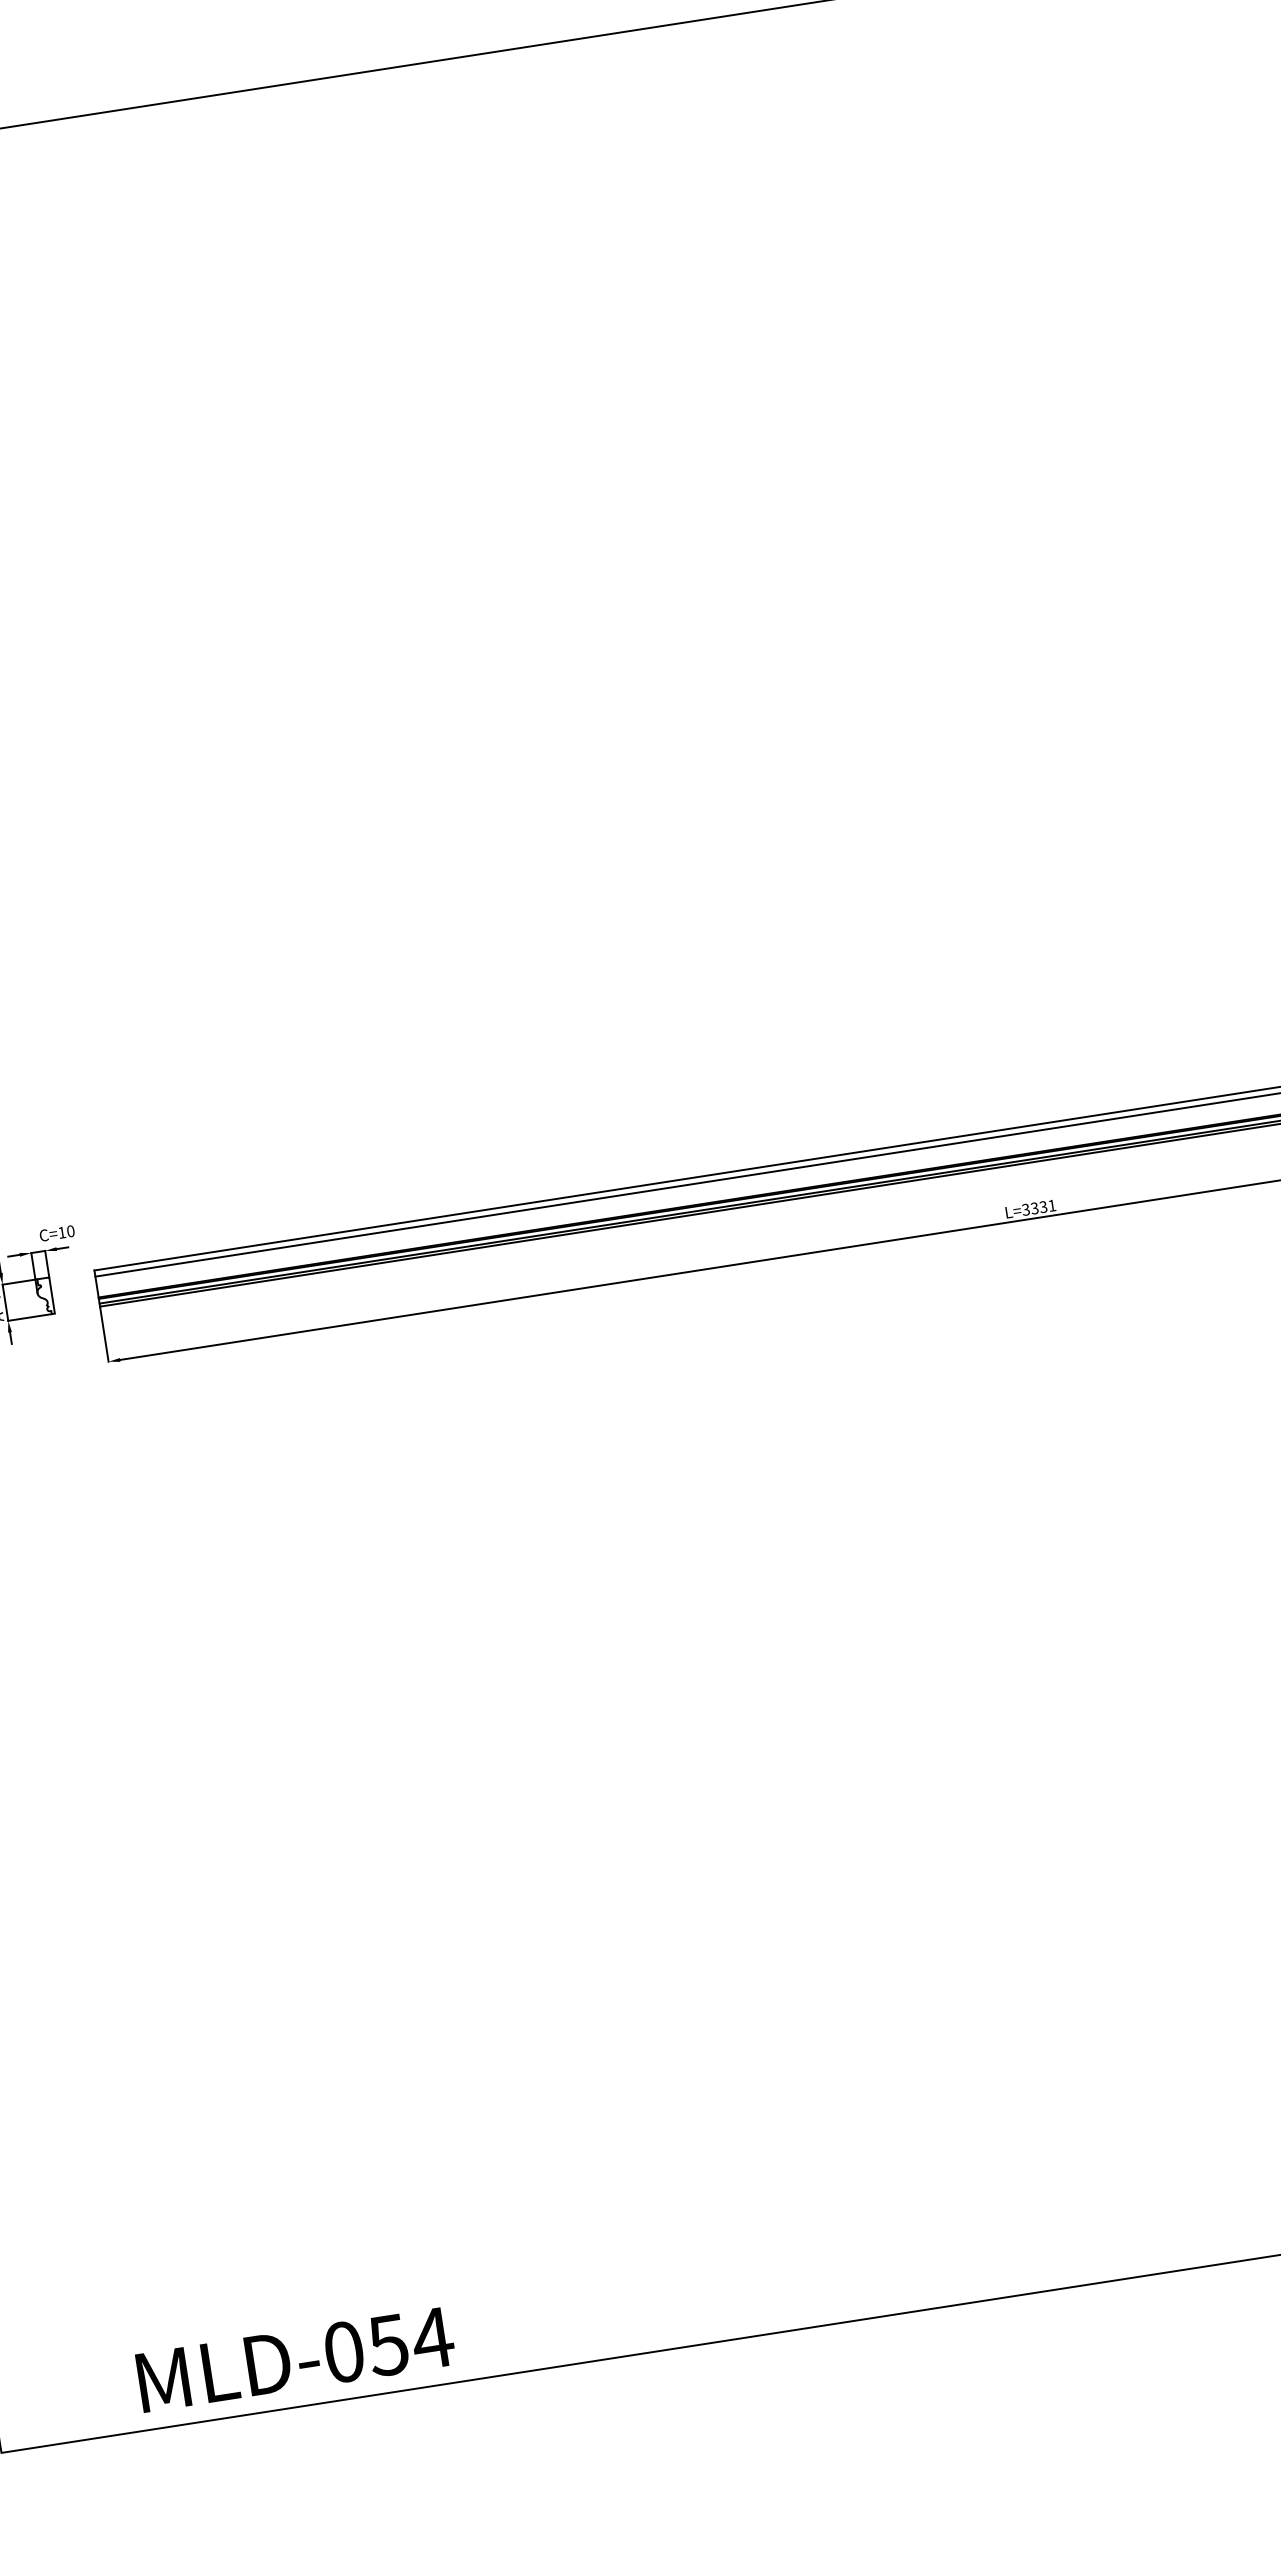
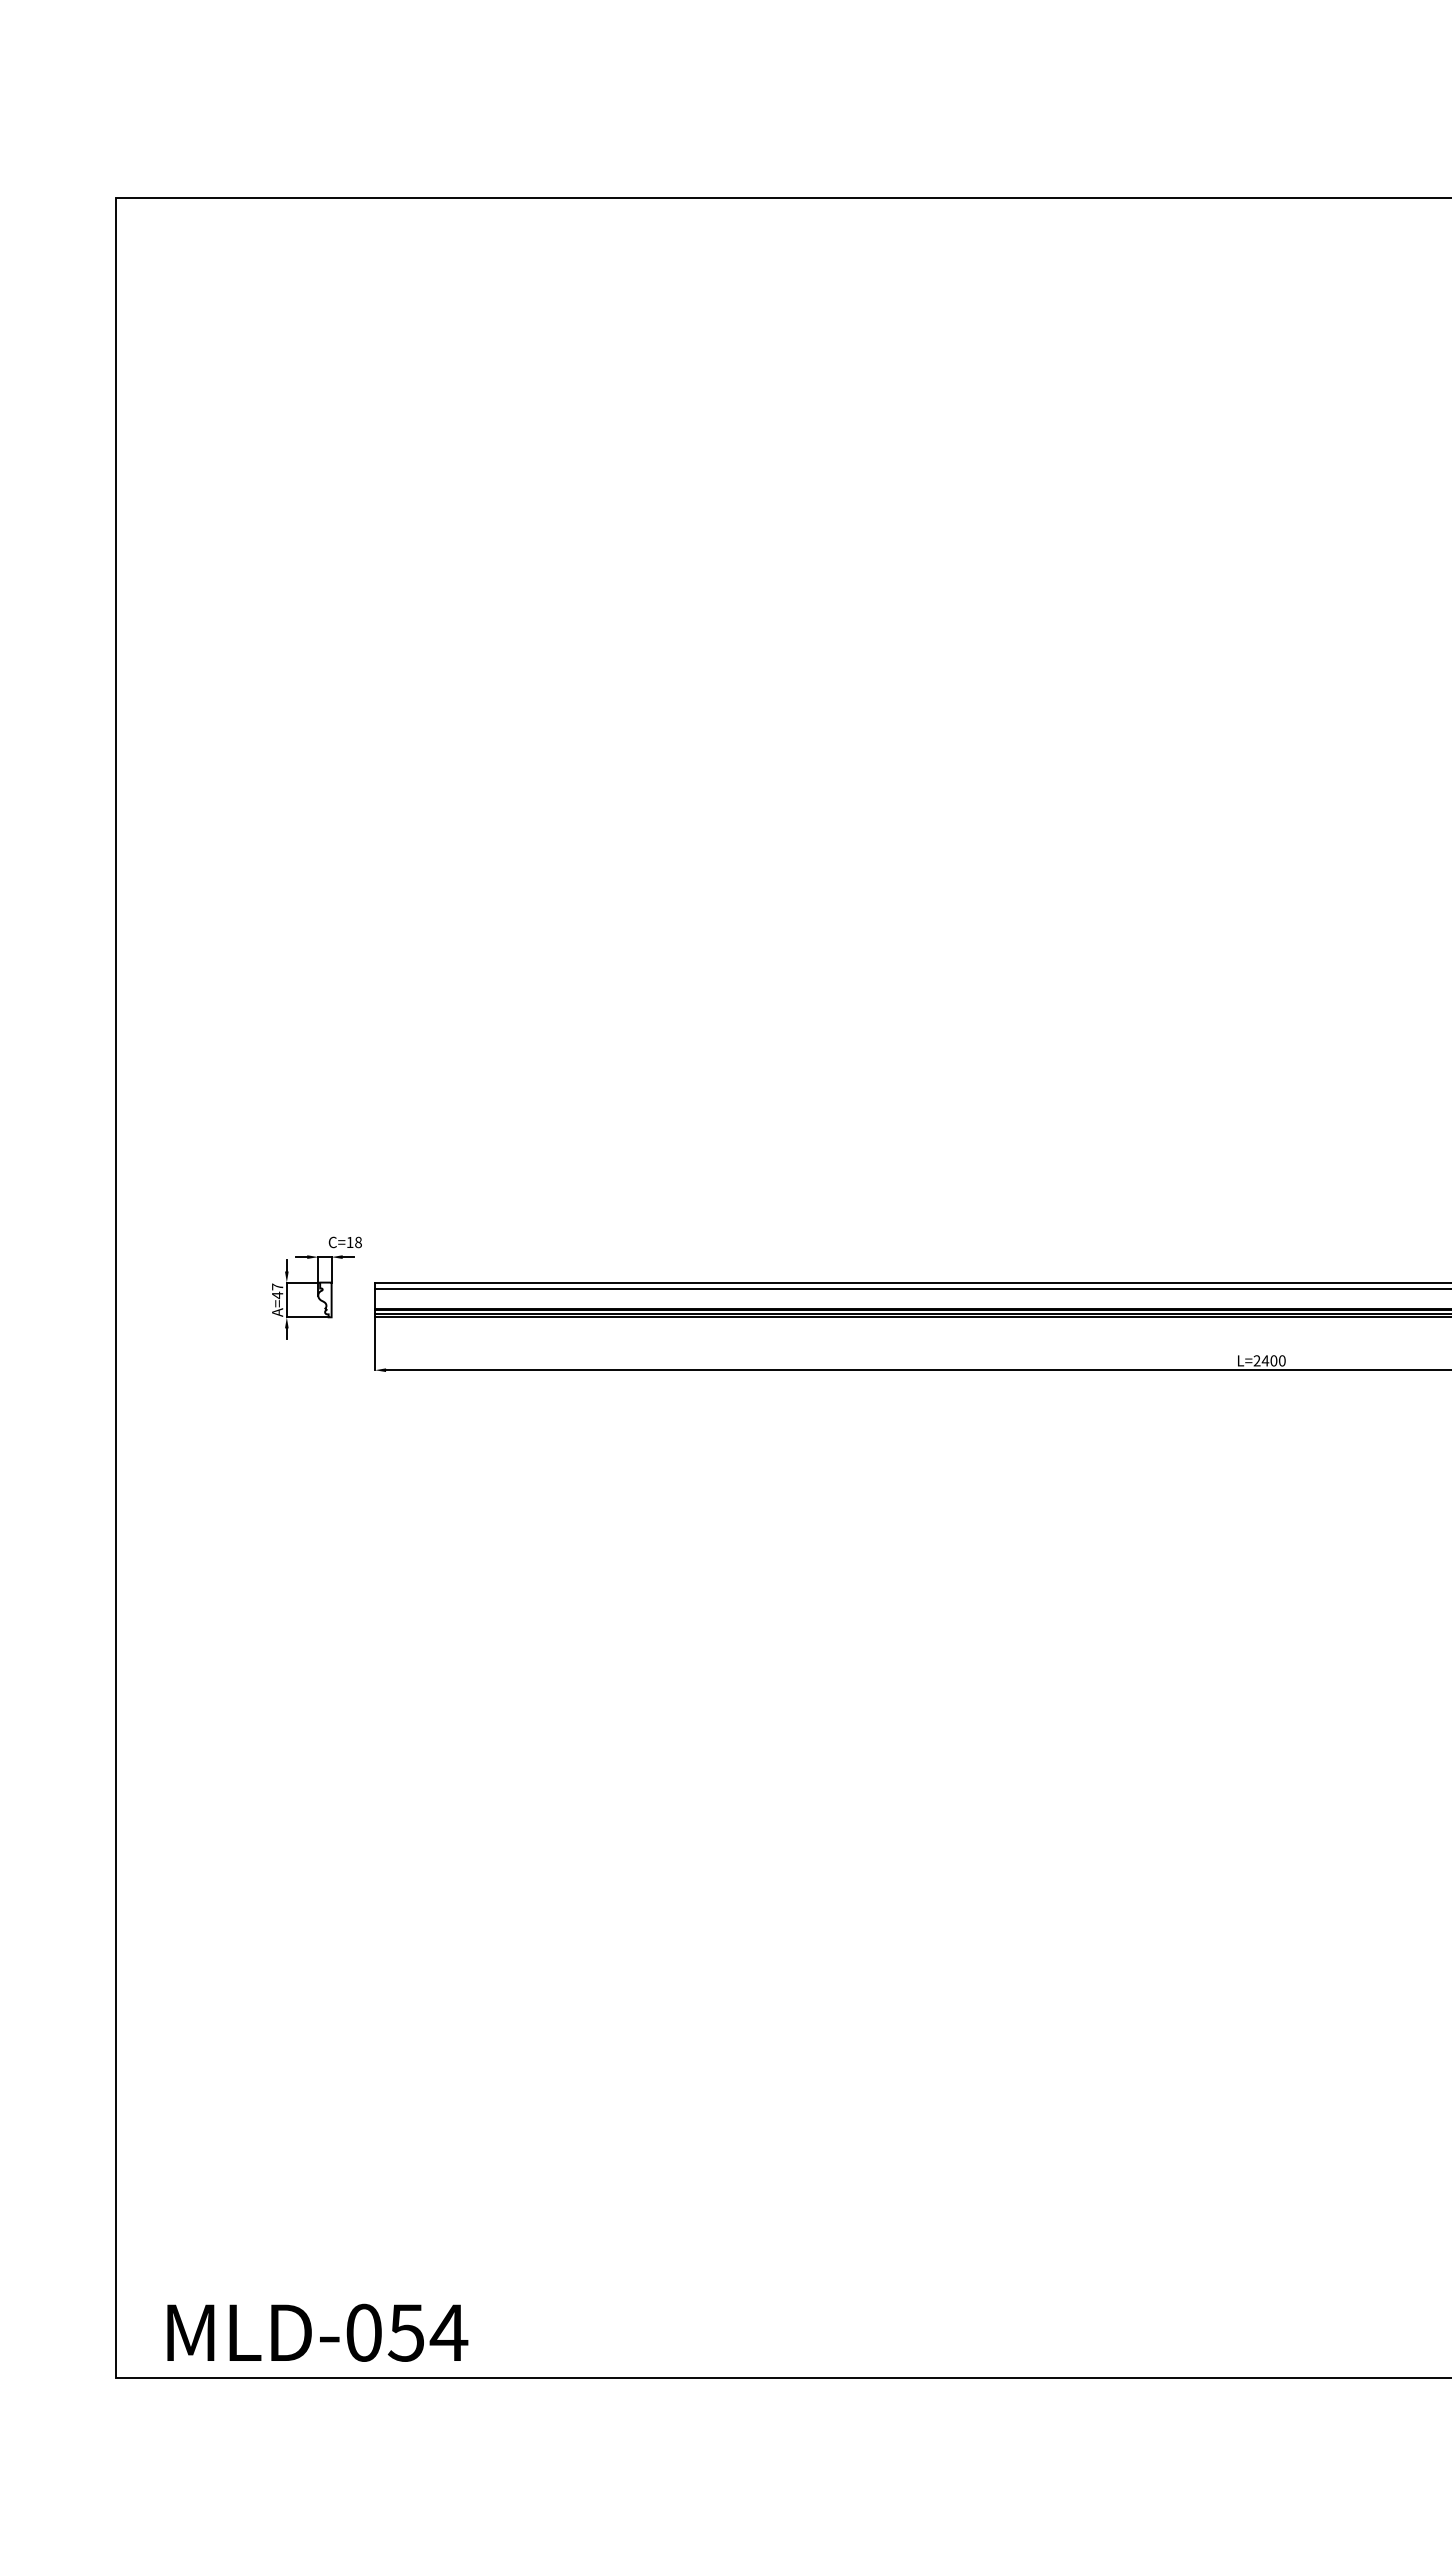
text: (1038, 1207) -> (1269, 1360), L=3331 -> L=2400
text: (70, 1231) -> (358, 1242), C=10 -> C=18
text: (295, 2359) -> (317, 2332), moved

